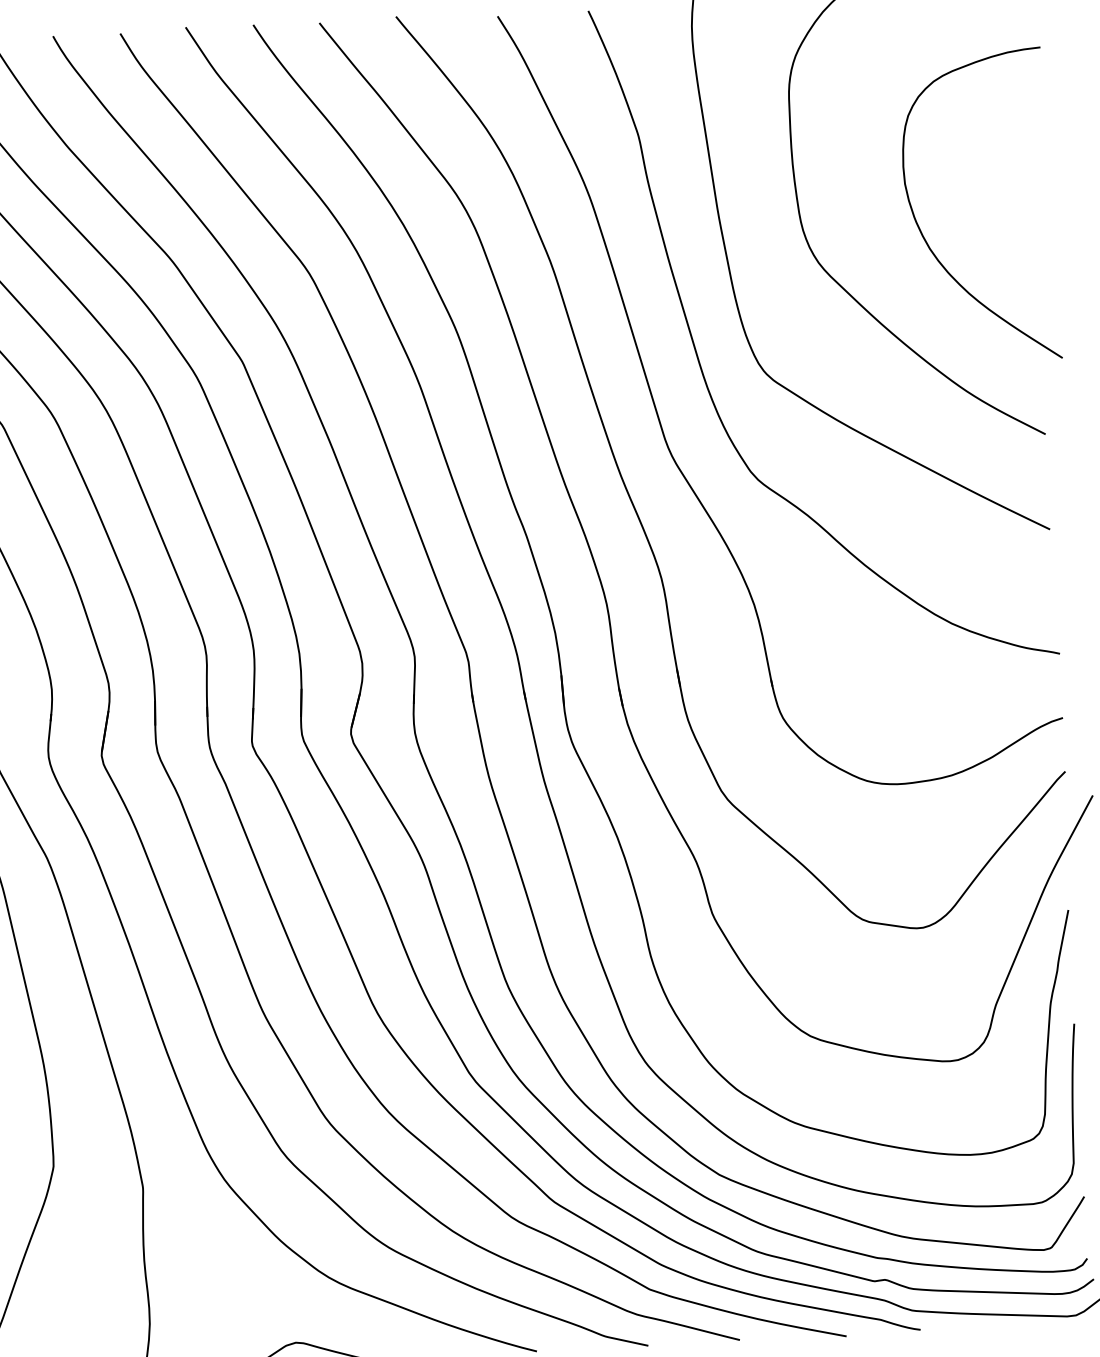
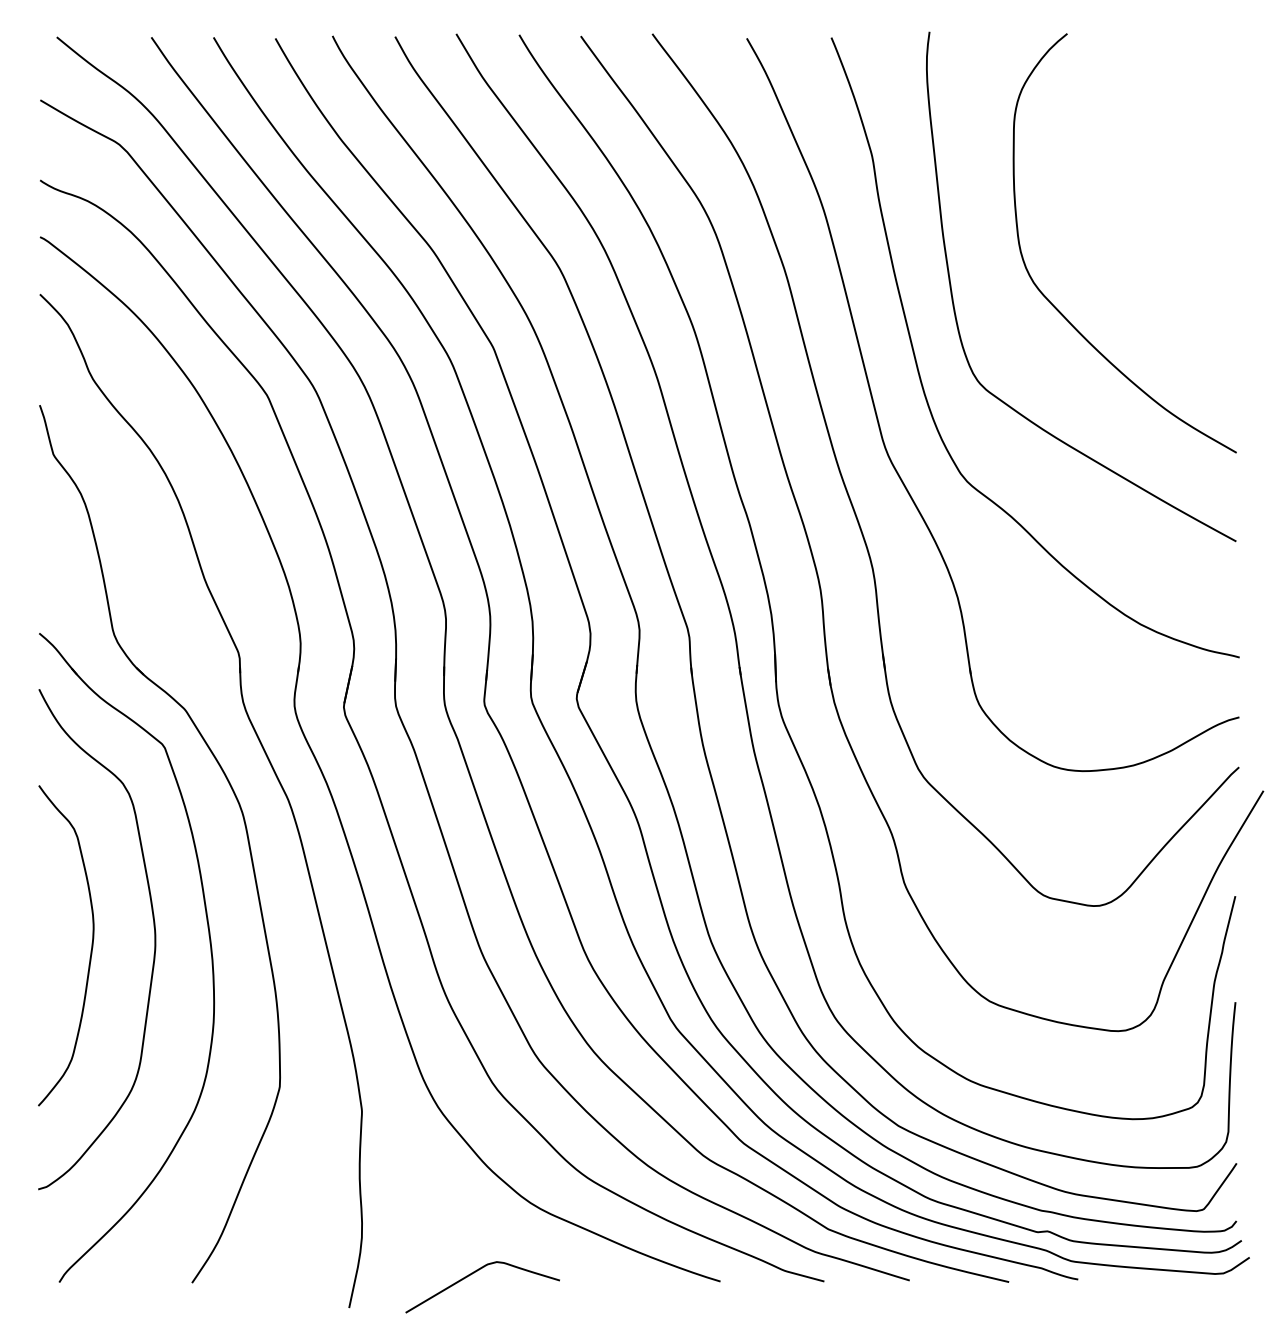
curve: (924, 236) -> (1133, 263), removed

